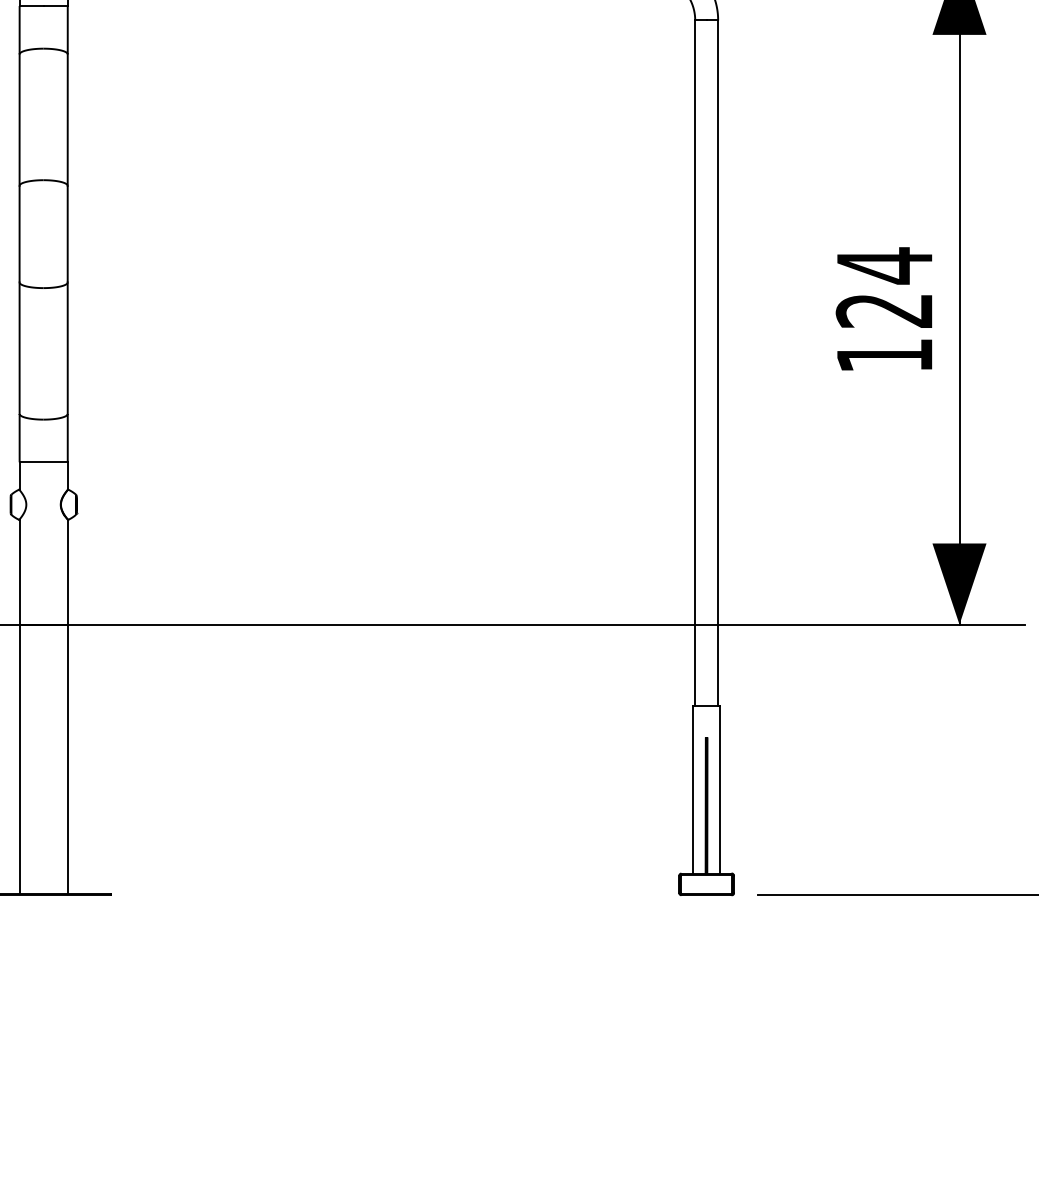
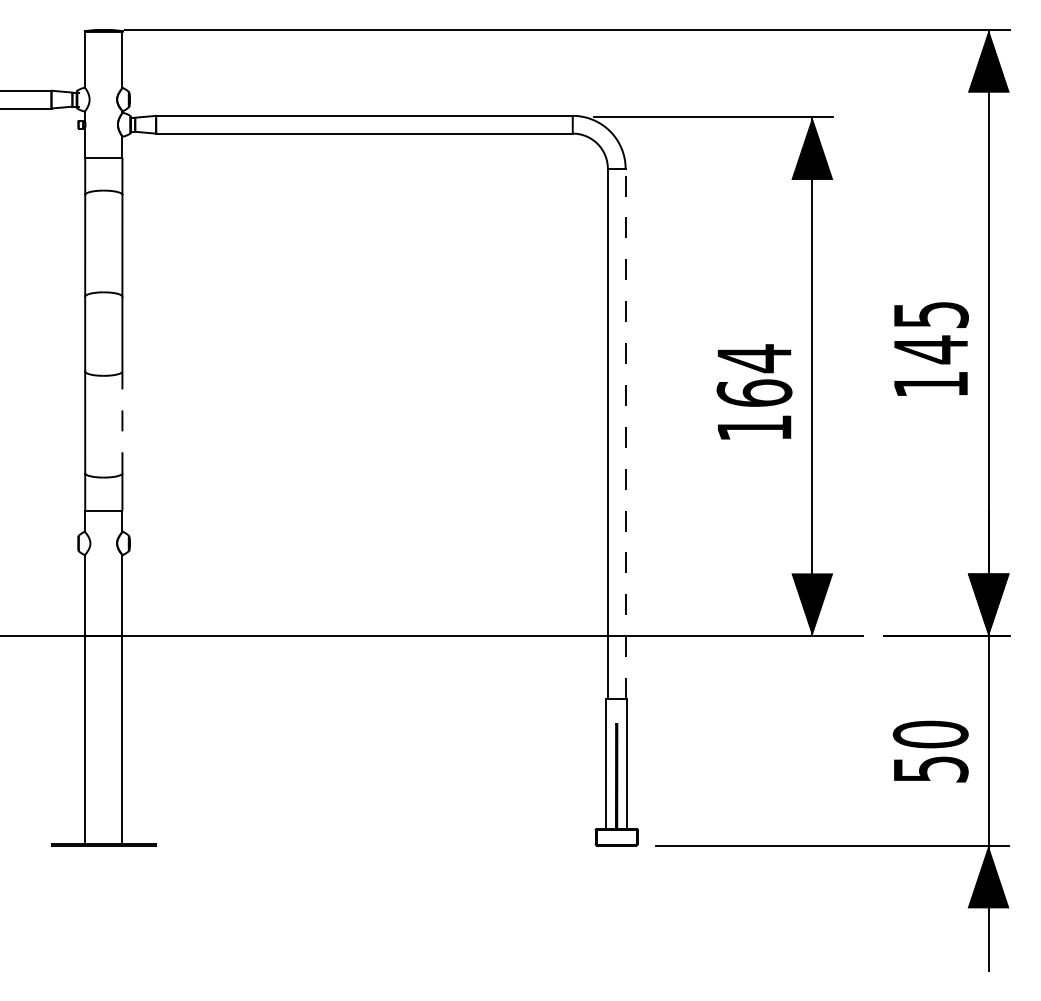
text: (884, 309) -> (754, 392), 124 -> 164
line: (67, 348) -> (122, 422), solid -> dashed
line: (717, 362) -> (625, 433), solid -> dashed

